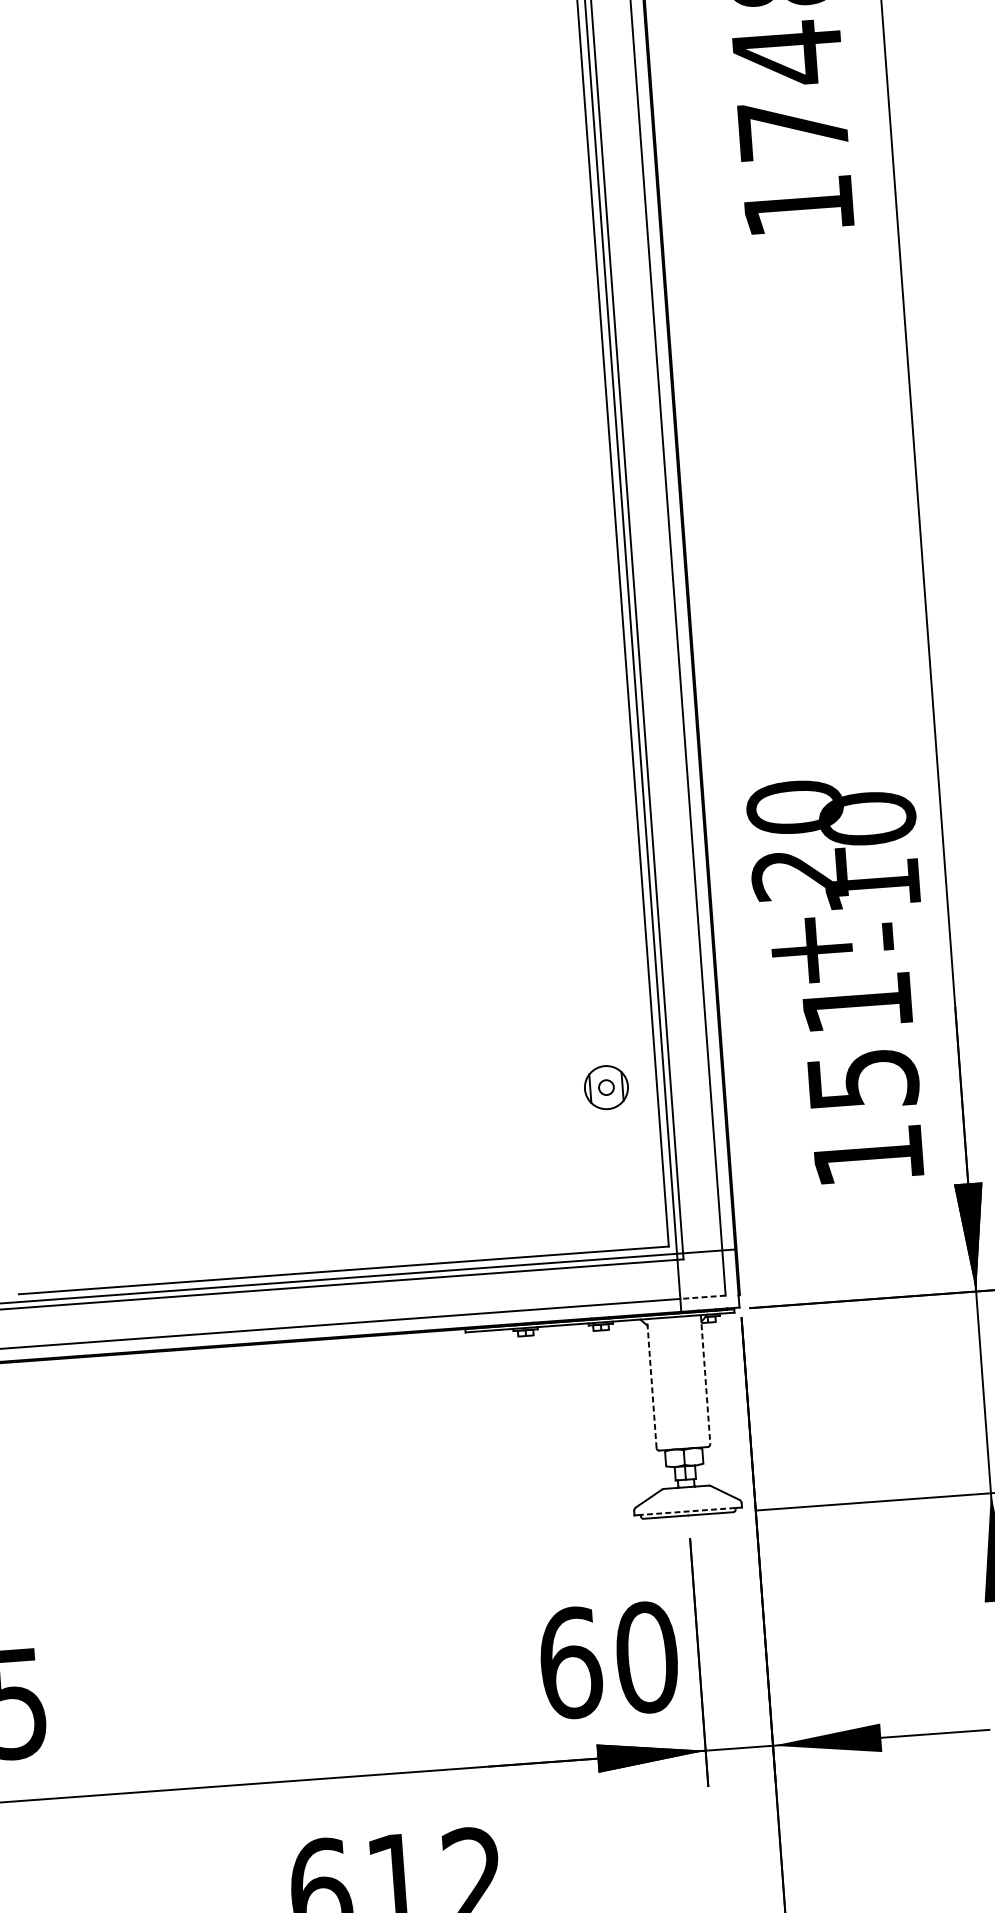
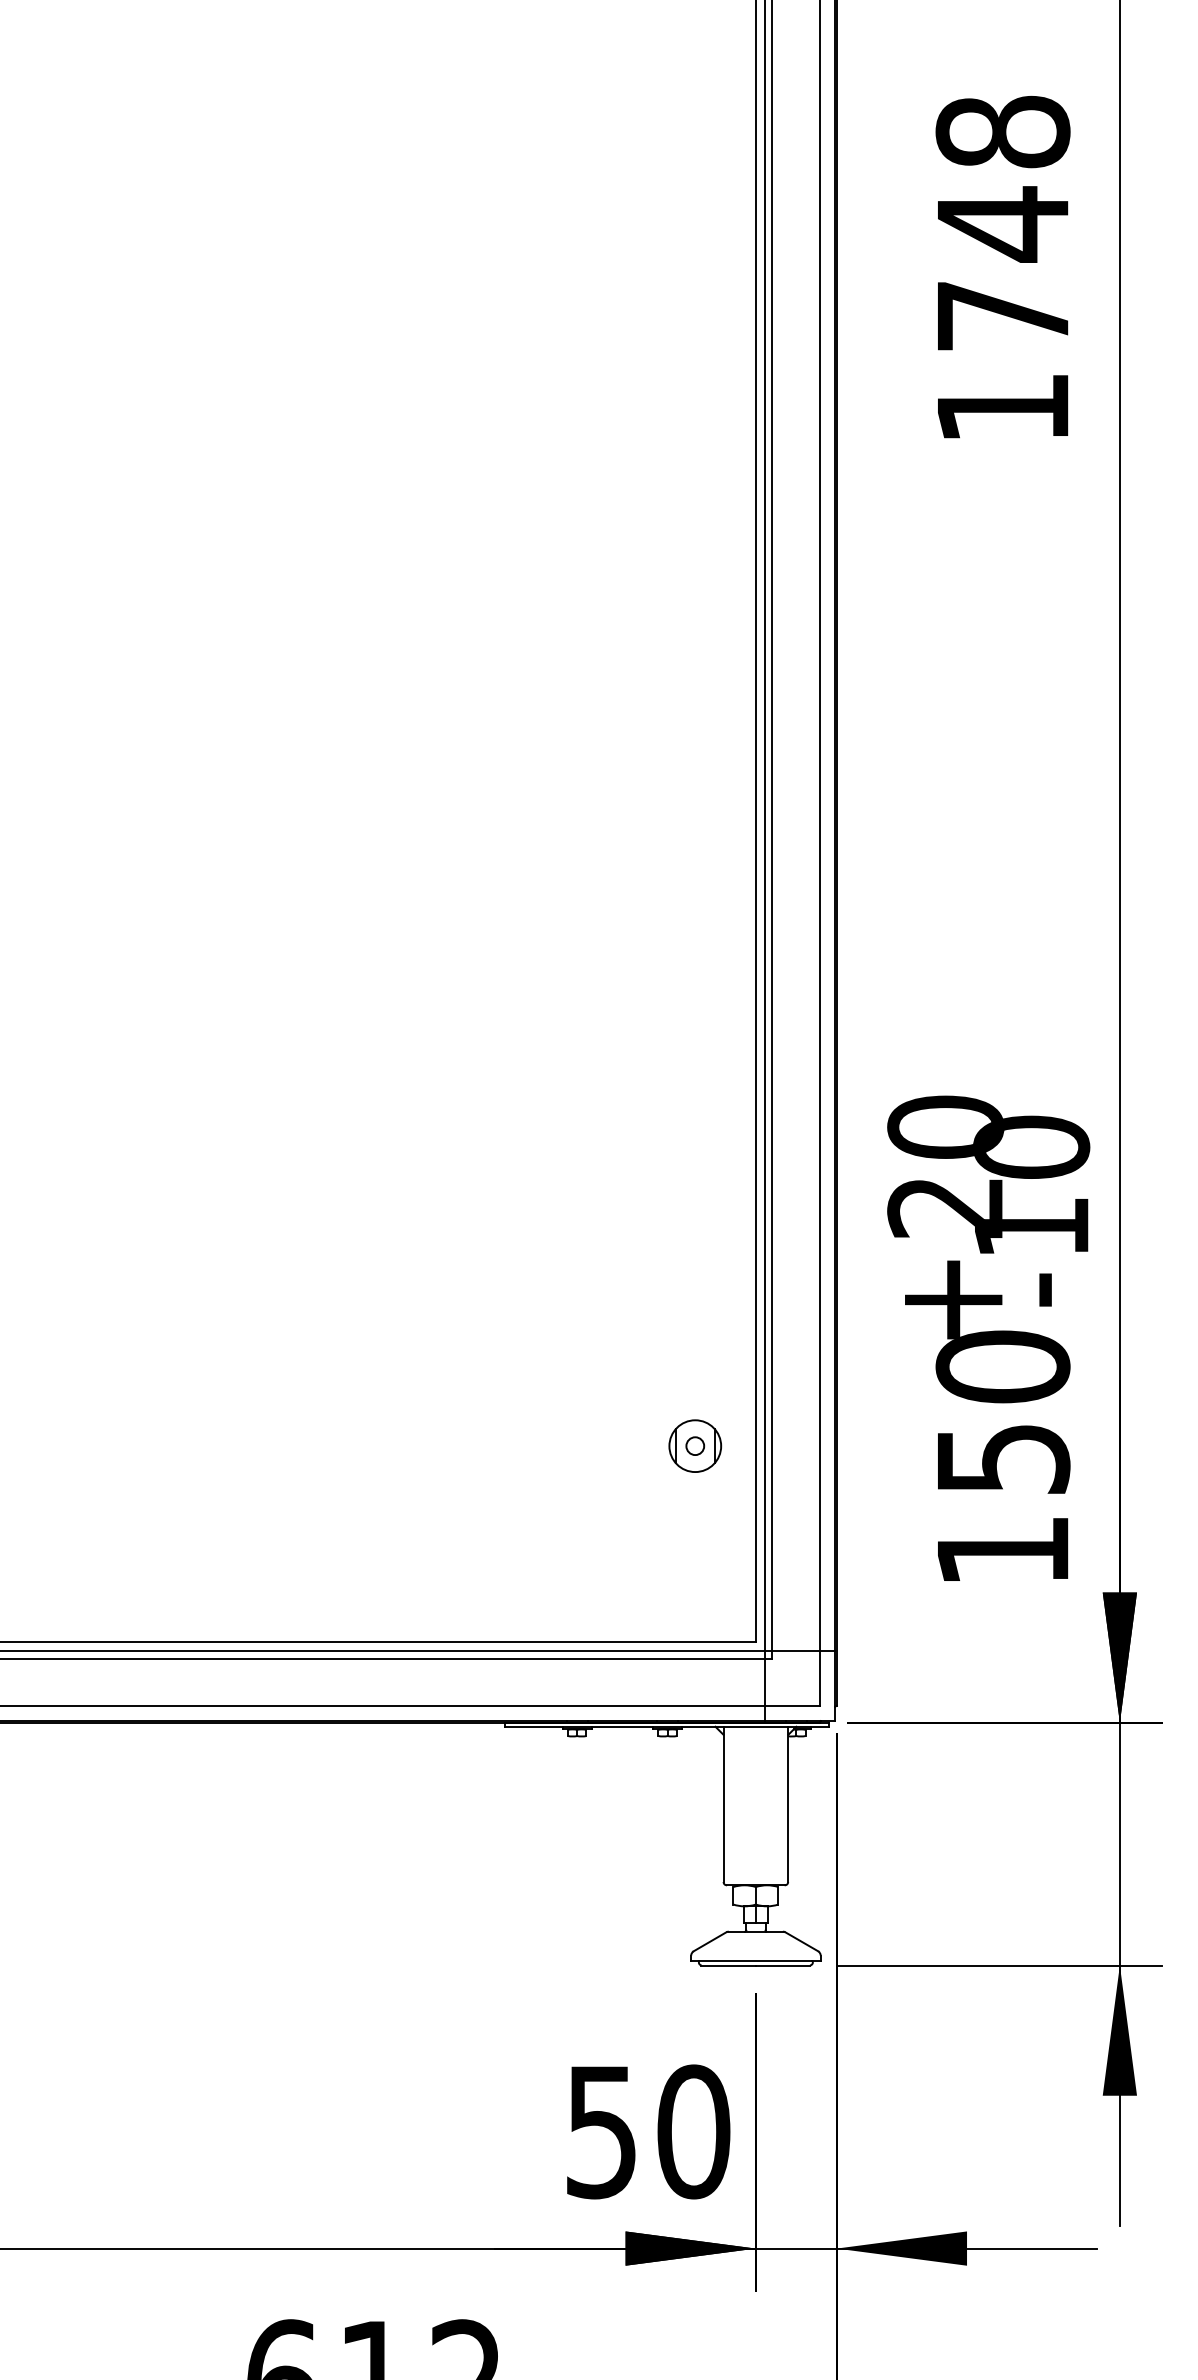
text: (856, 1002) -> (1002, 1366), 151 -> 150
line: (702, 1297) -> (791, 1705), dashed -> solid
line: (705, 1379) -> (788, 1804), dashed -> solid
line: (651, 1383) -> (723, 1804), dashed -> solid
line: (687, 1511) -> (755, 1960), dashed -> solid
text: (571, 1662) -> (602, 2131), 60 -> 50

